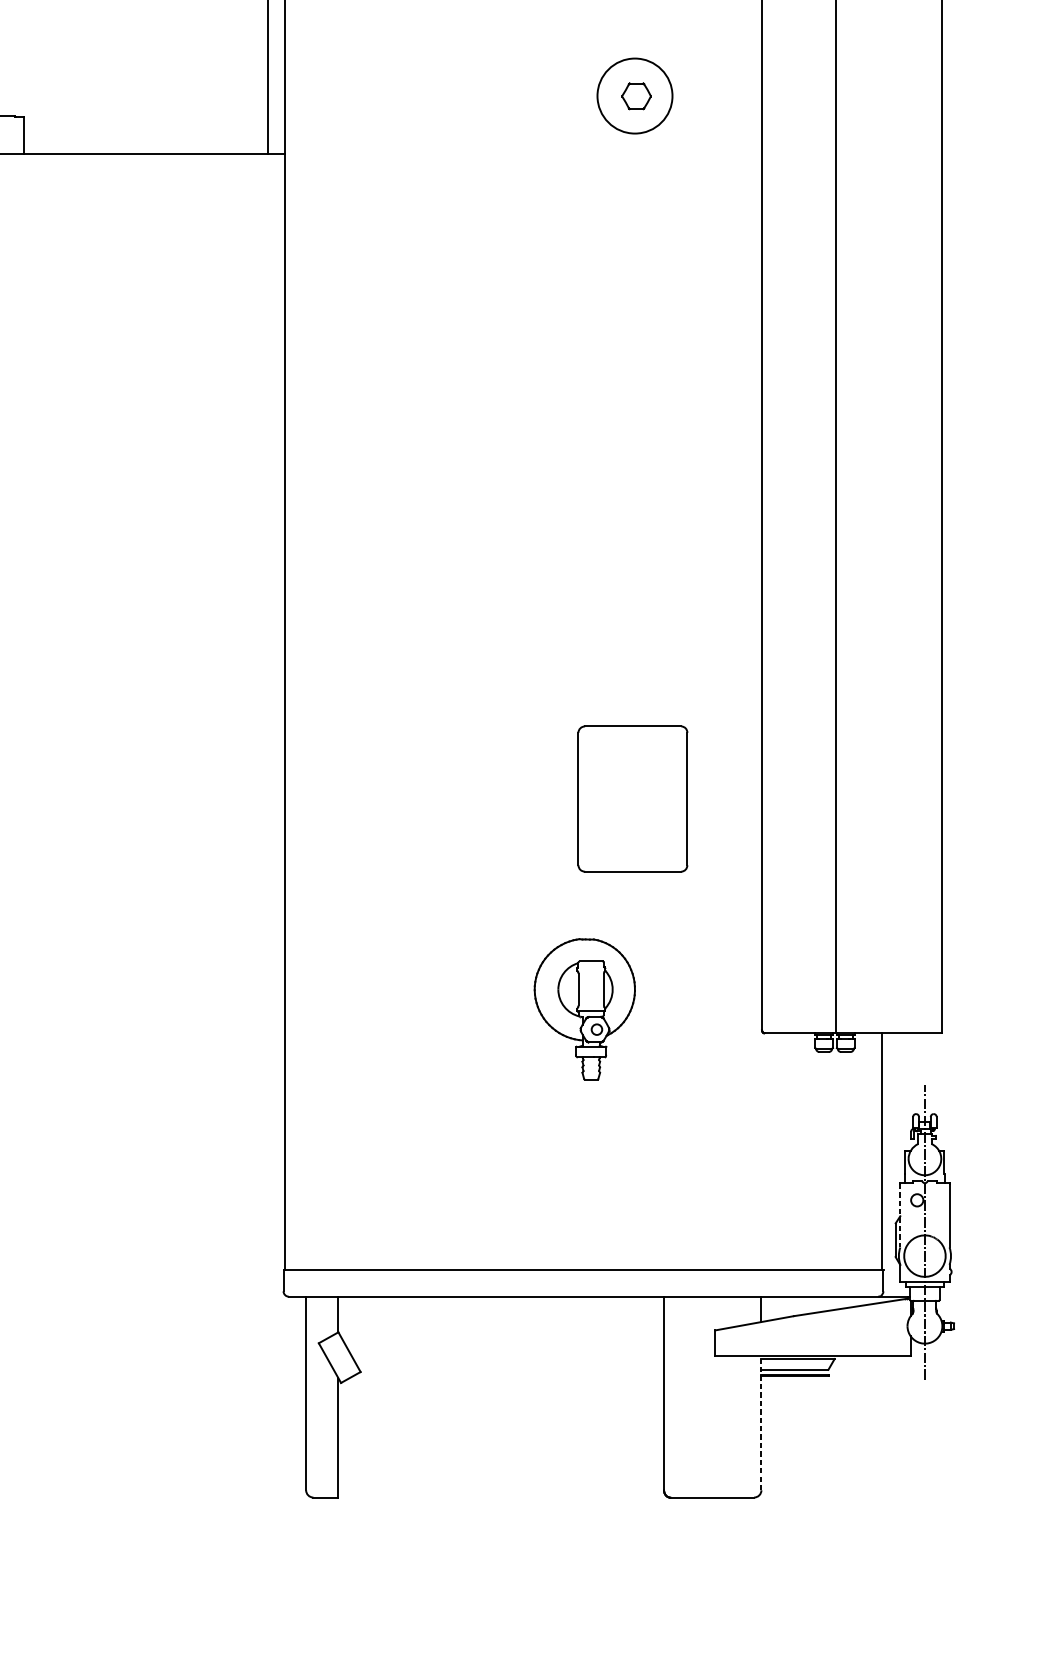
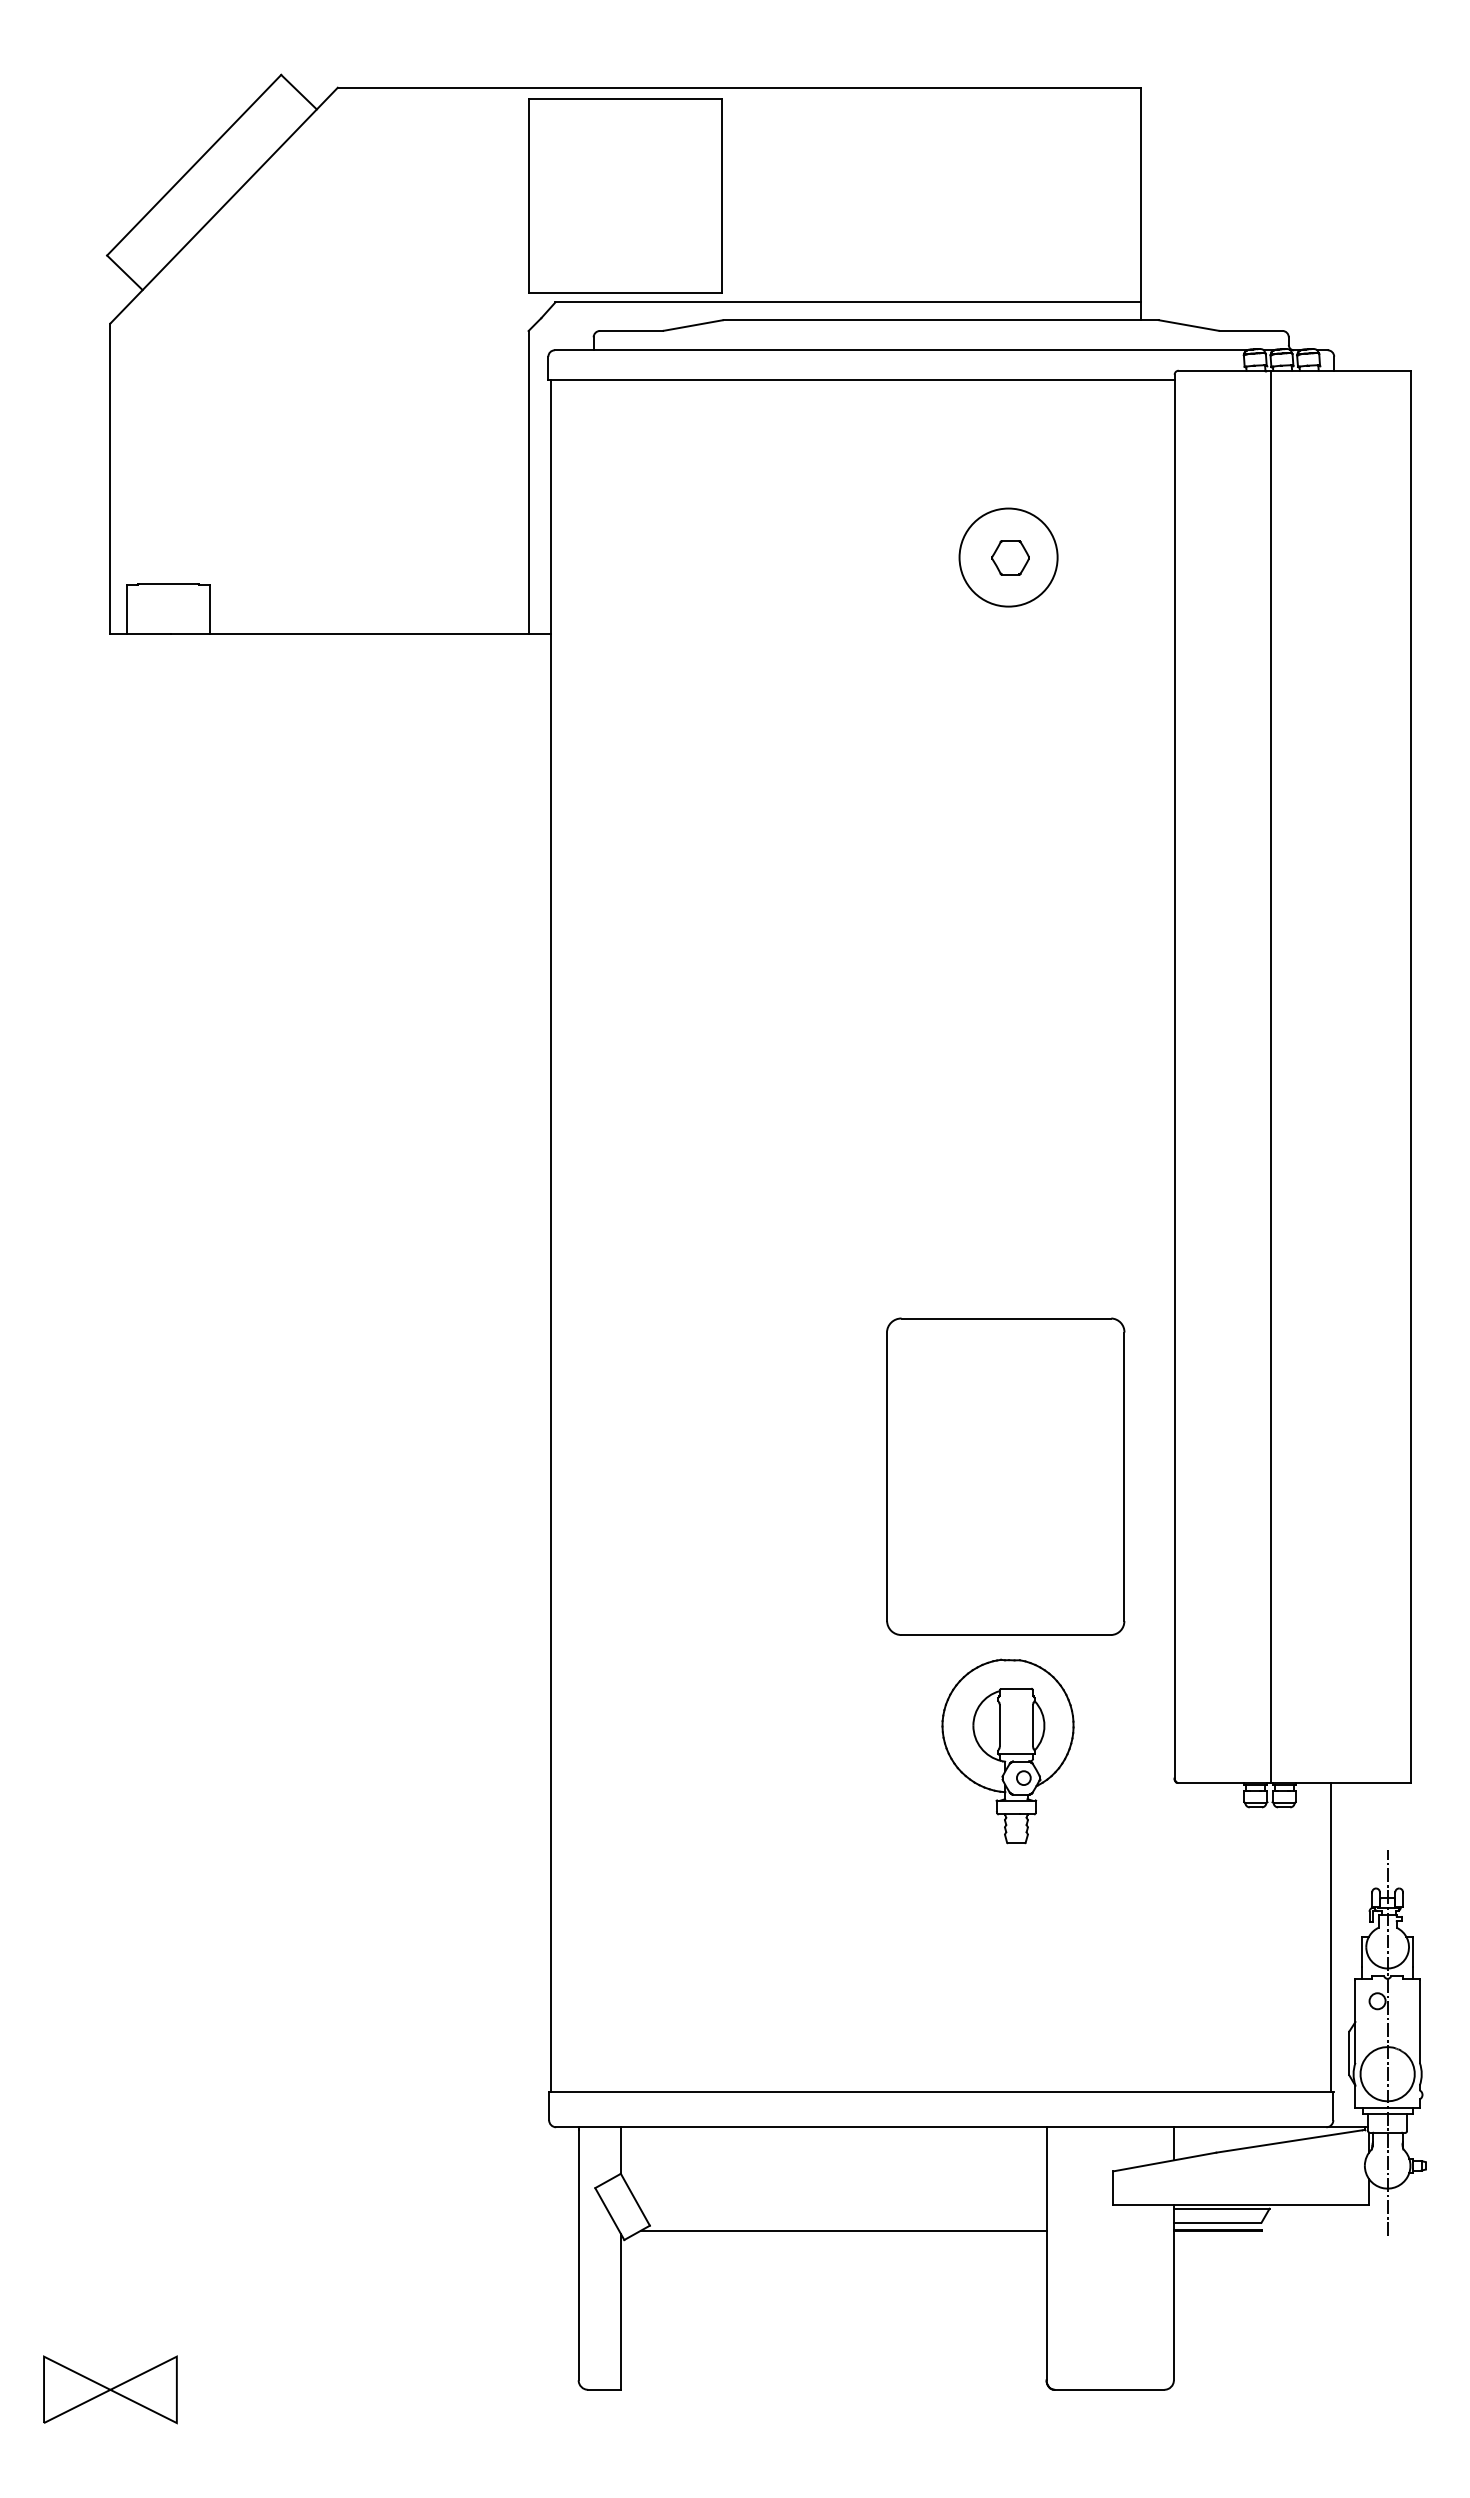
part: (632, 798) -> (1005, 1476), size x1.67
part: (584, 1009) -> (1007, 1751), moved
line: (900, 1215) -> (1355, 2021), dashed -> solid
line: (508, 1375) -> (843, 2230), added
line: (761, 1423) -> (1173, 2292), dashed -> solid

